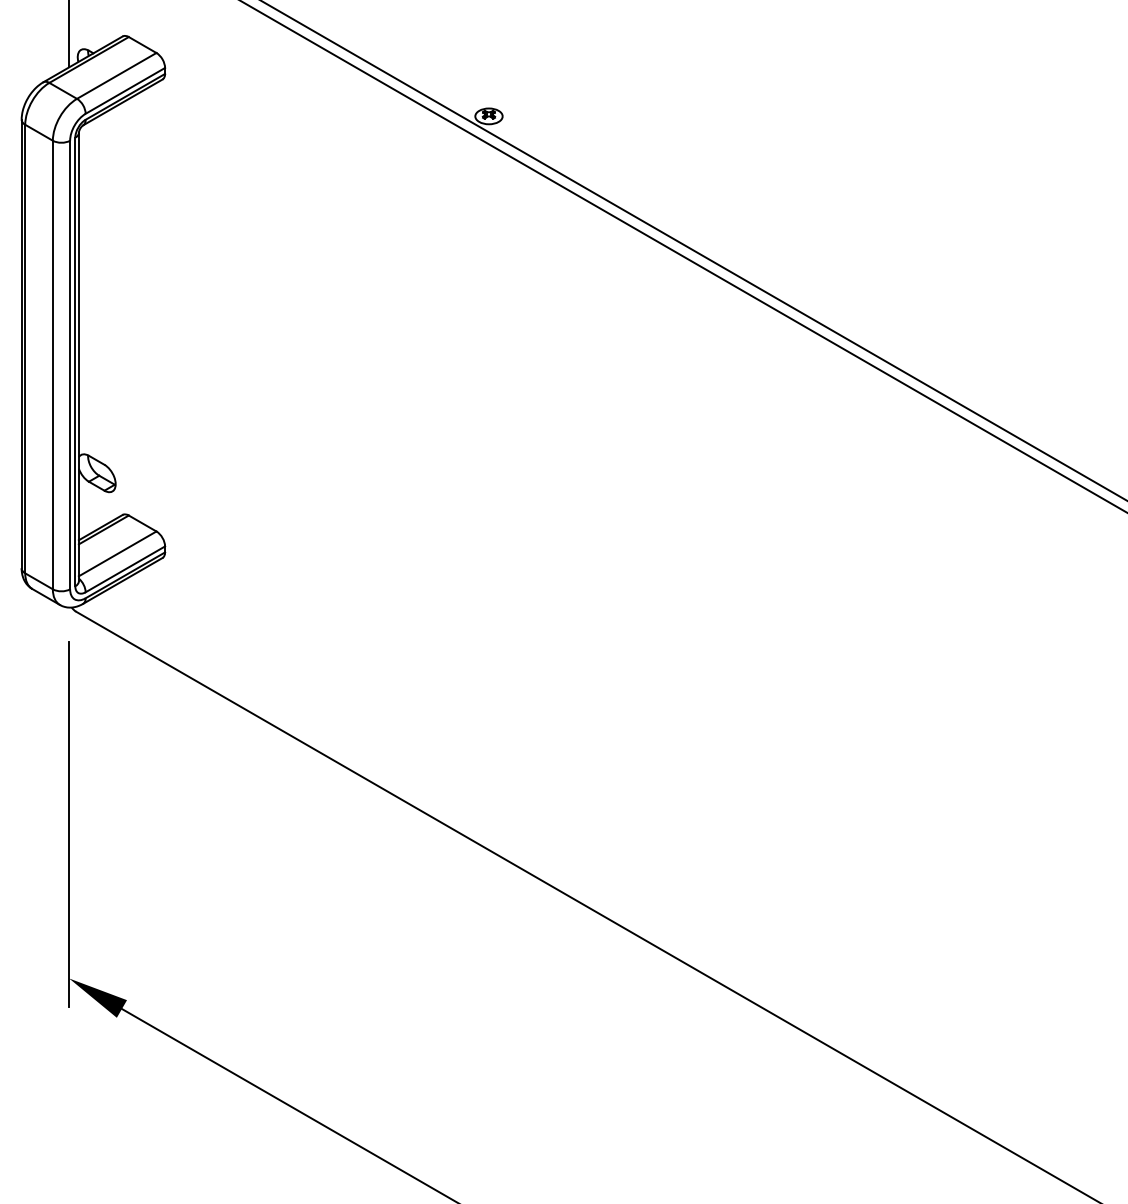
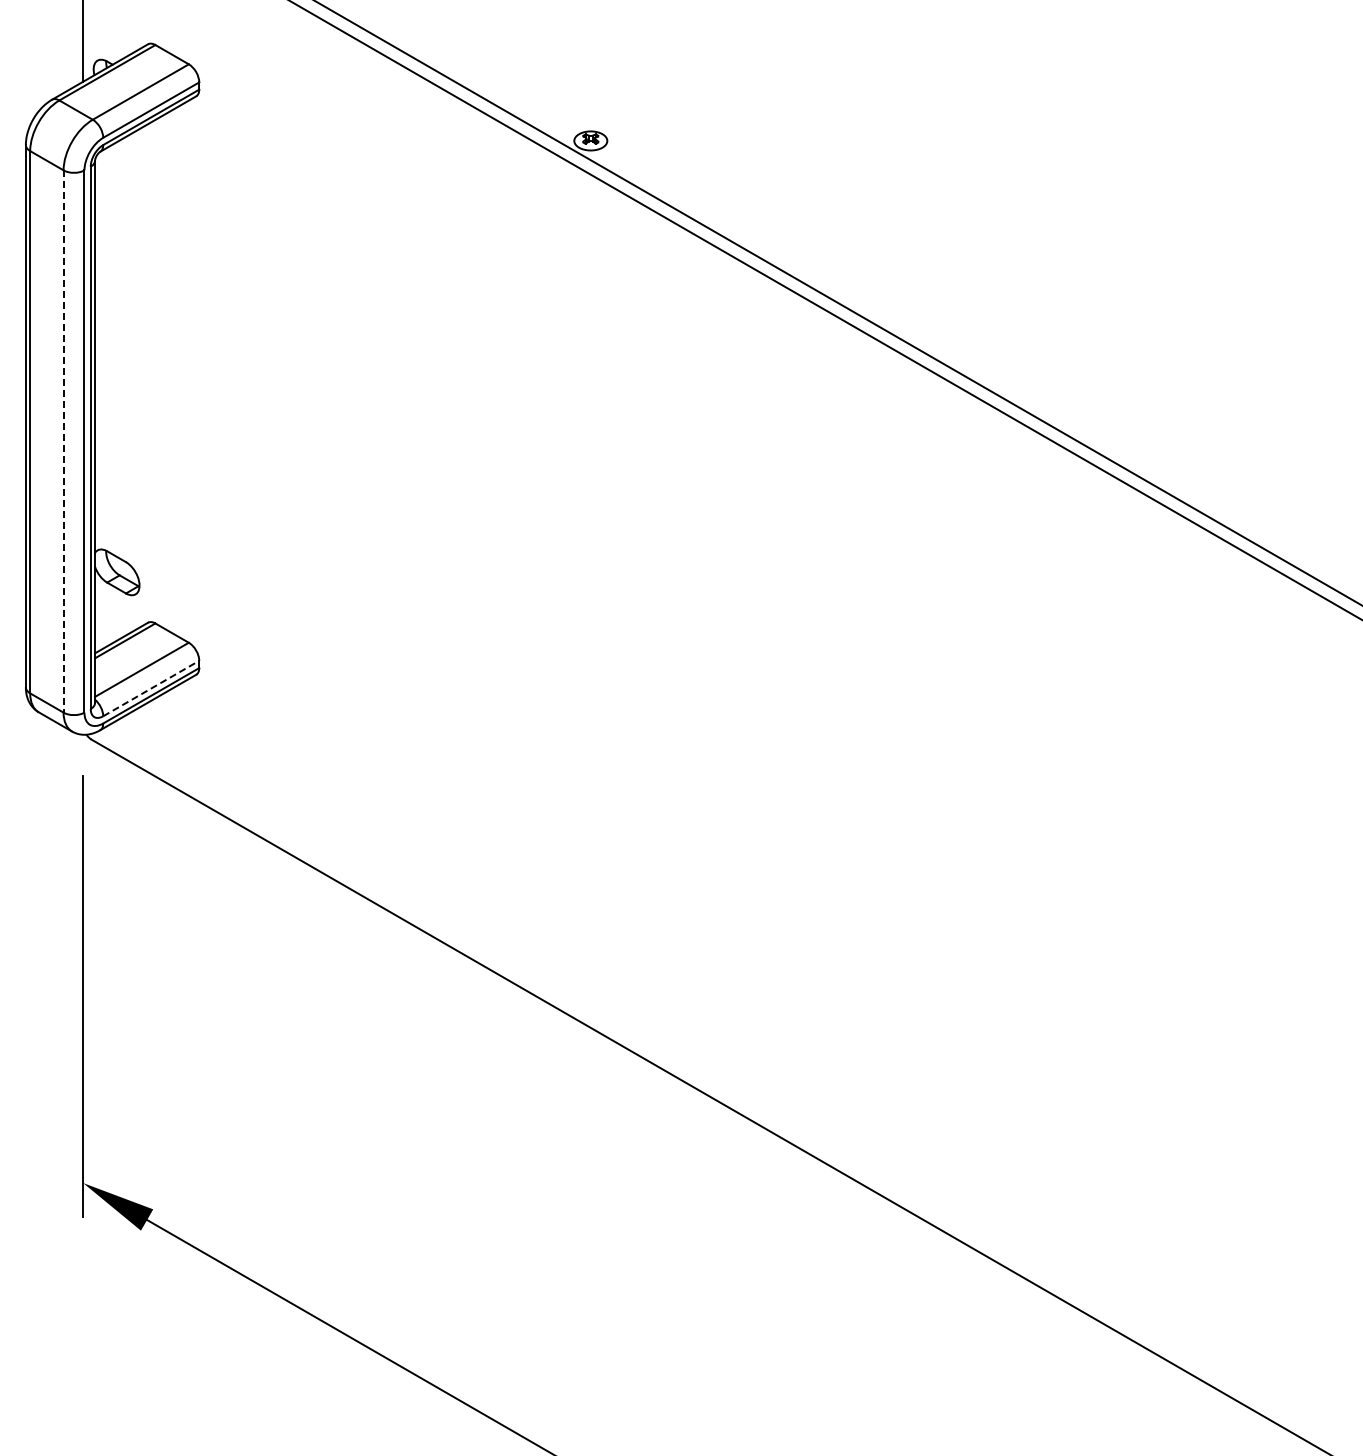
line: (52, 365) -> (63, 442), solid -> dashed
line: (125, 569) -> (151, 688), solid -> dashed

